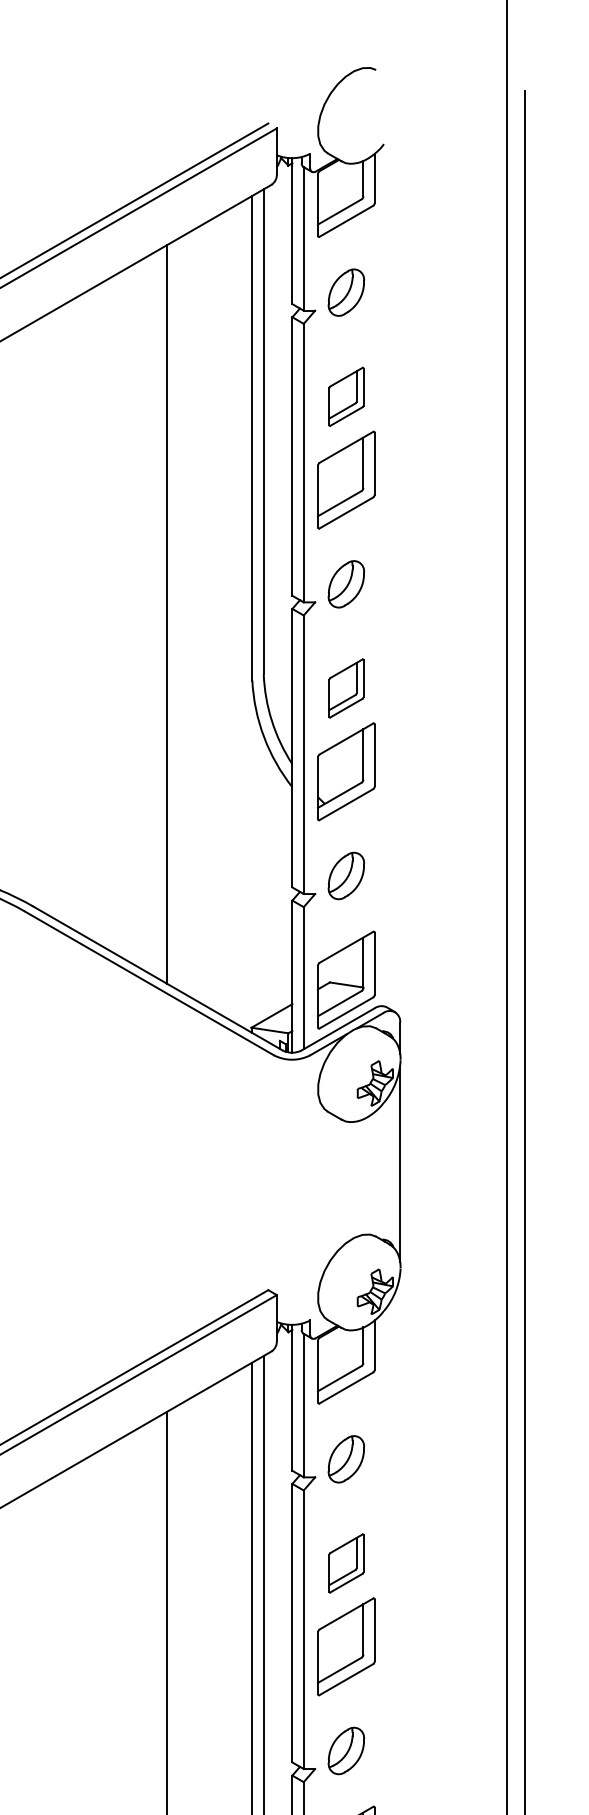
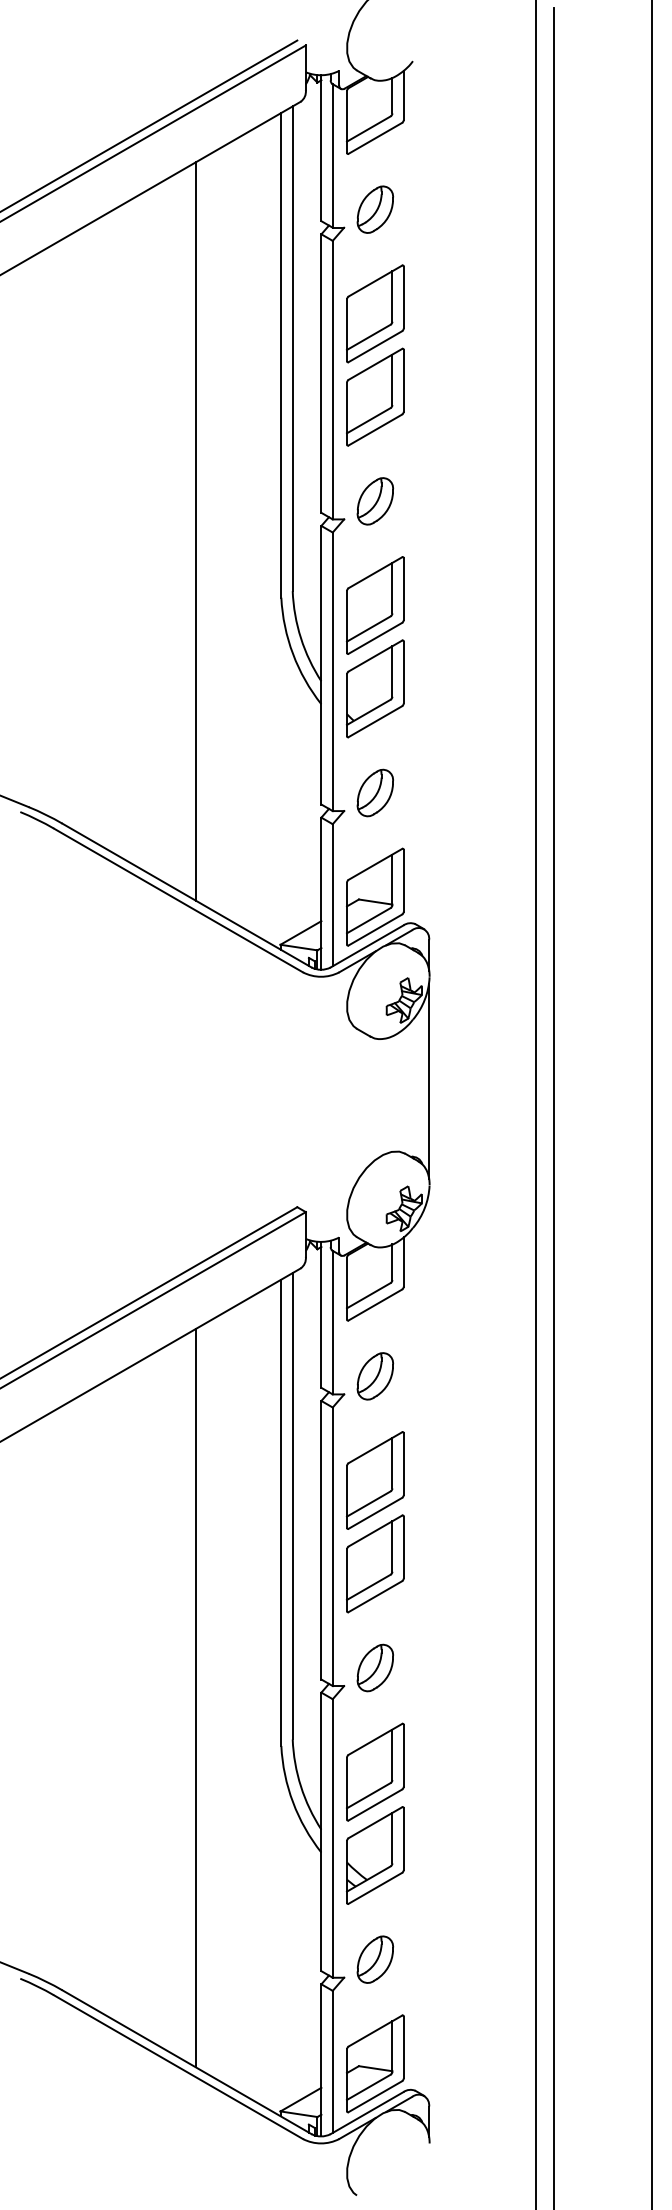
part: (346, 396) -> (375, 313), size x1.67
part: (346, 688) -> (375, 605), size x1.67
part: (346, 1563) -> (375, 1480), size x1.67

